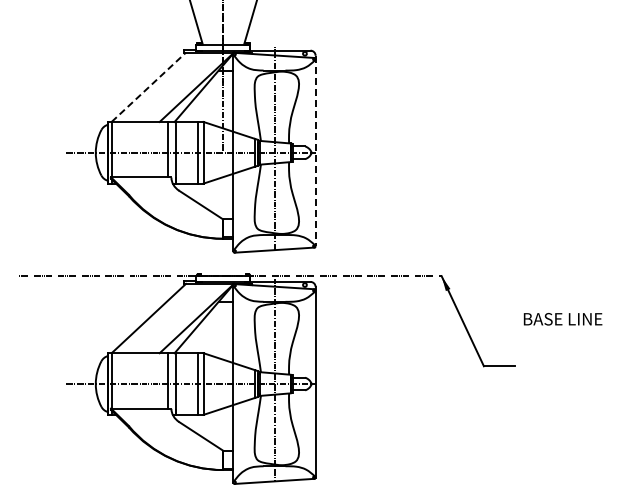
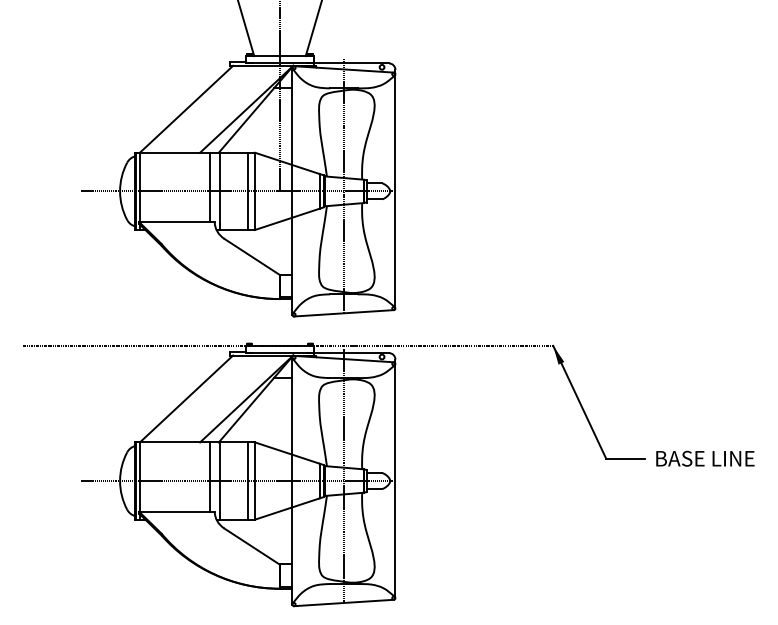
line: (148, 87) -> (186, 109), dashed -> solid
line: (315, 151) -> (395, 189), dashed -> solid
text: (562, 319) -> (704, 459), moved

